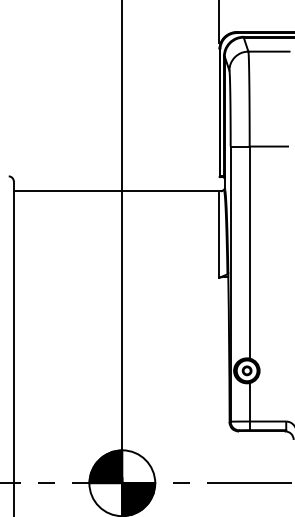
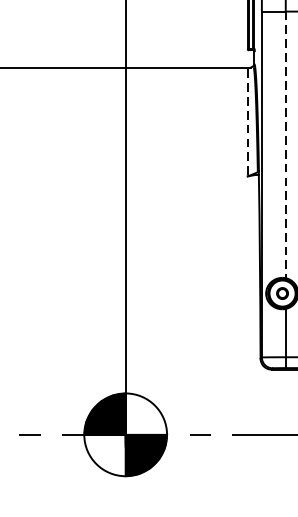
line: (219, 235) -> (247, 123), solid -> dashed
line: (249, 253) -> (285, 146), solid -> dashed

